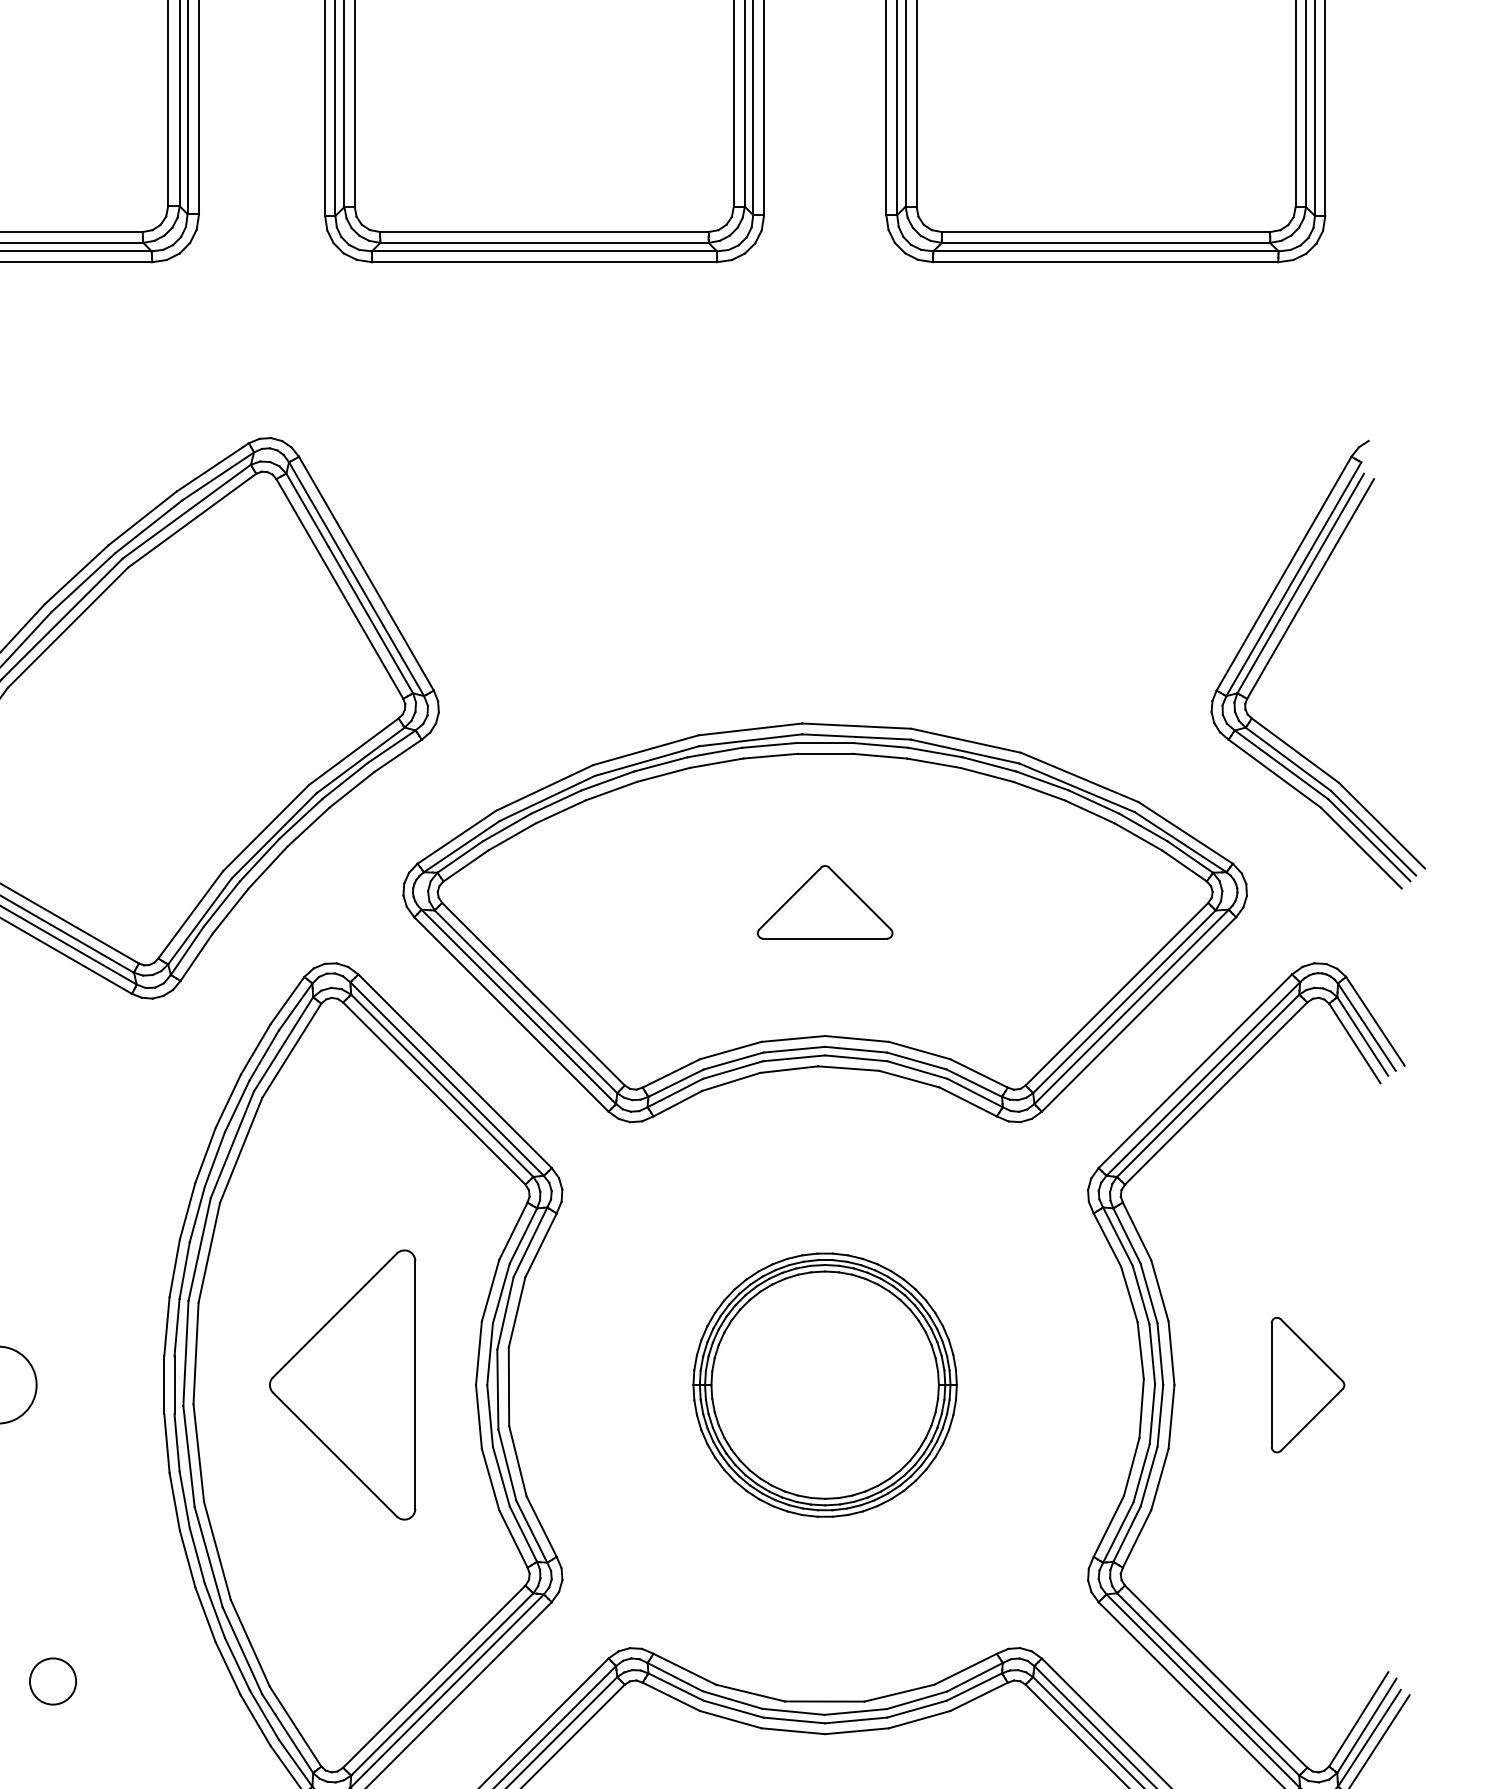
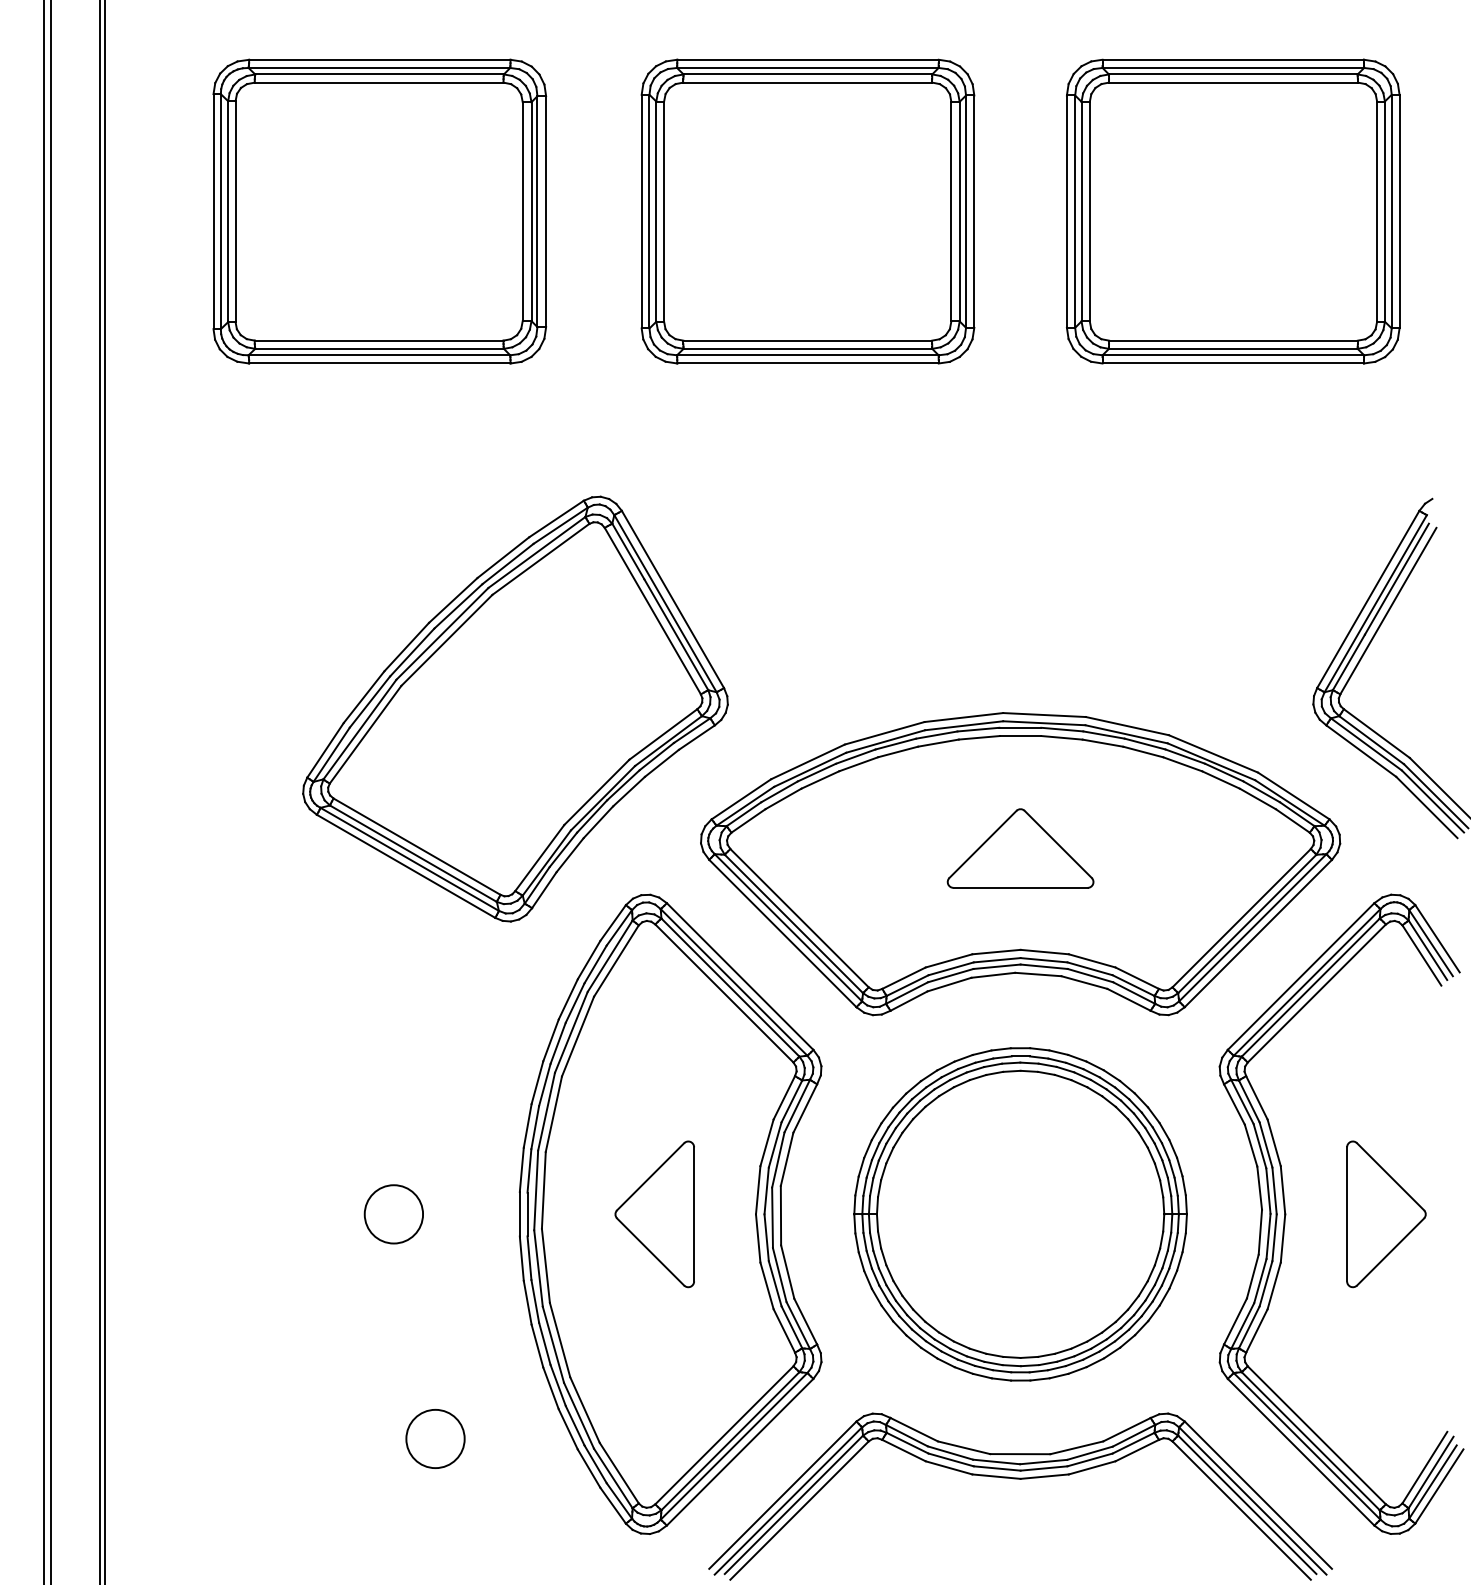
part: (825, 902) -> (1020, 848), size x1.43
part: (342, 1385) -> (654, 1214), size x0.71
part: (825, 1385) -> (1020, 1214), size x1.67
part: (1308, 1385) -> (1386, 1214), size x1.43
circle: (53, 1680) -> (435, 1438), size x1.67

